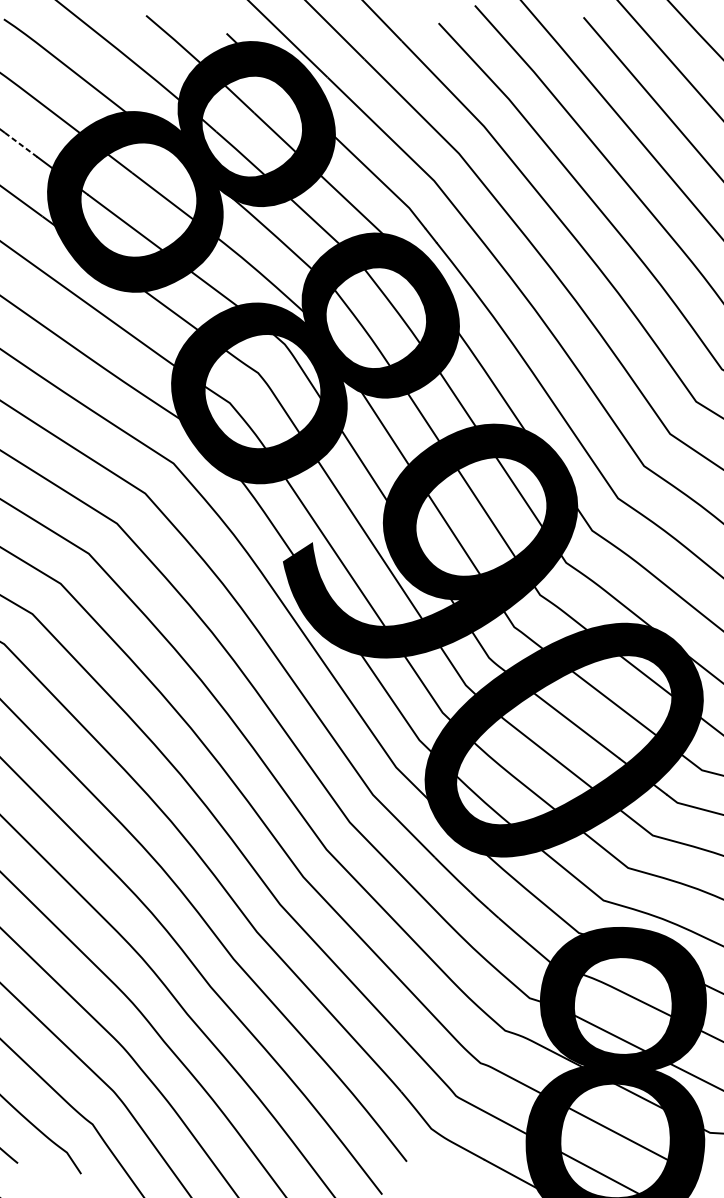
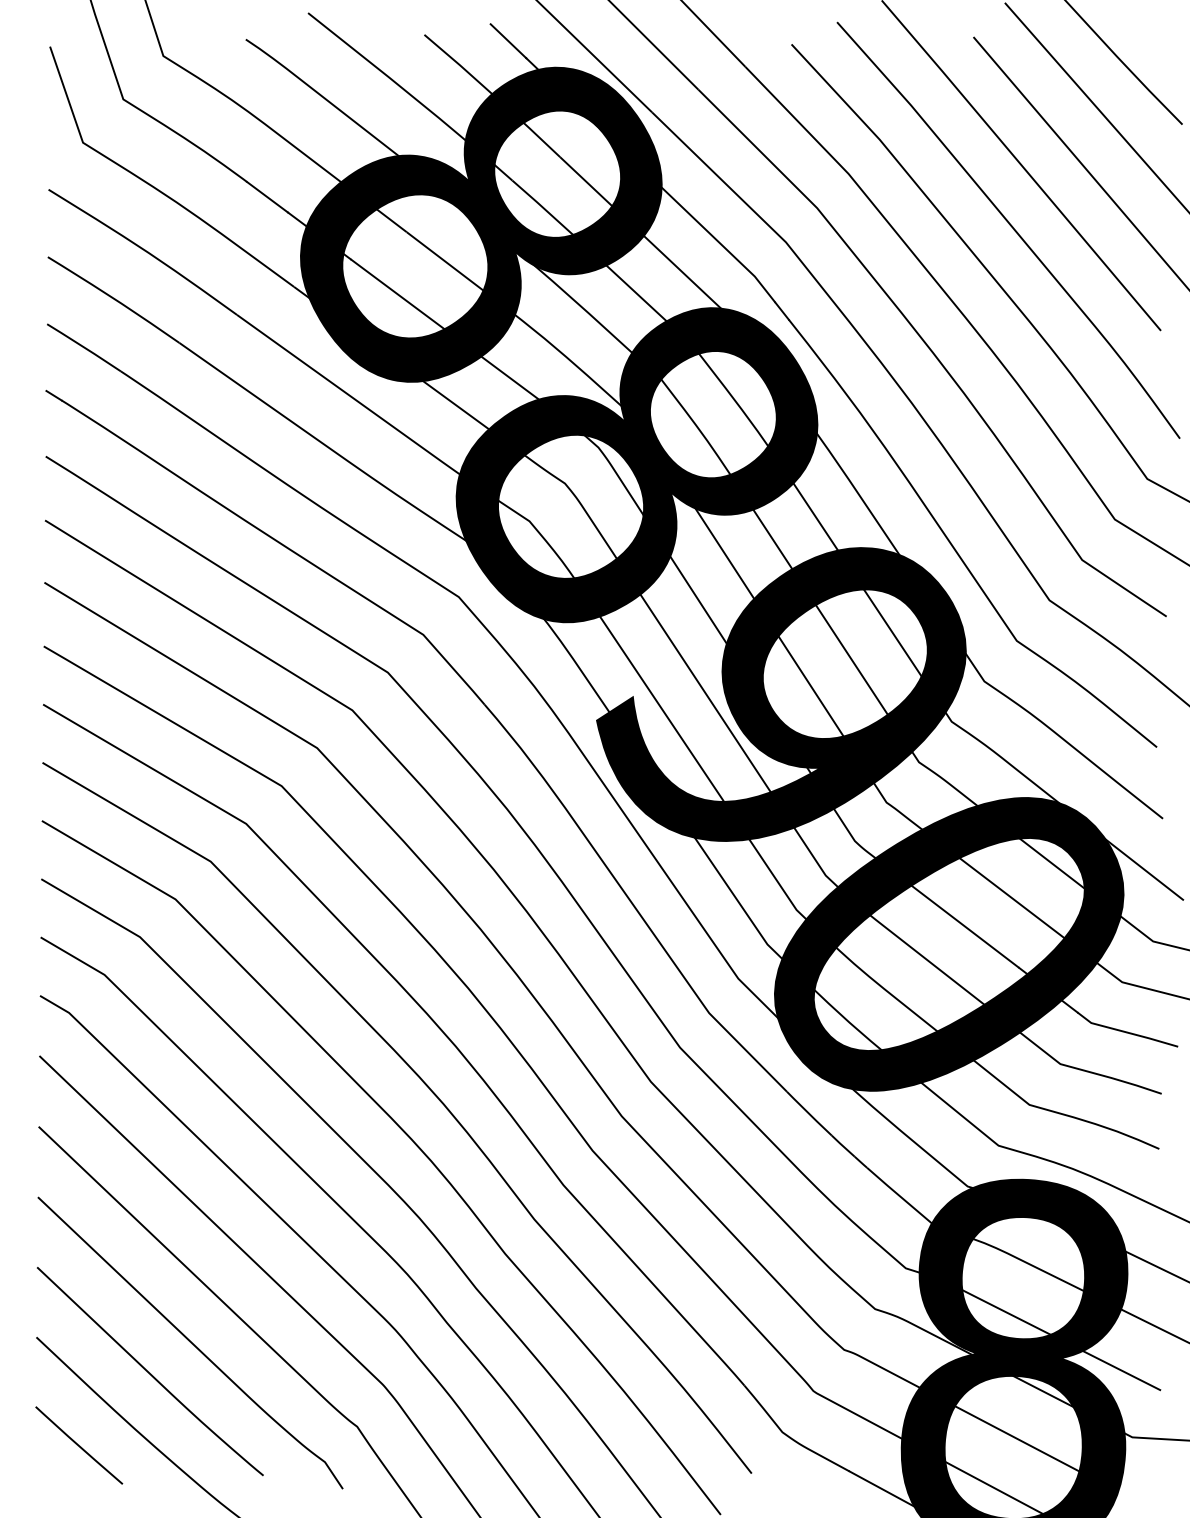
line: (213, 20) -> (508, 41), added
line: (21, 145) -> (267, 197), dashed -> solid

